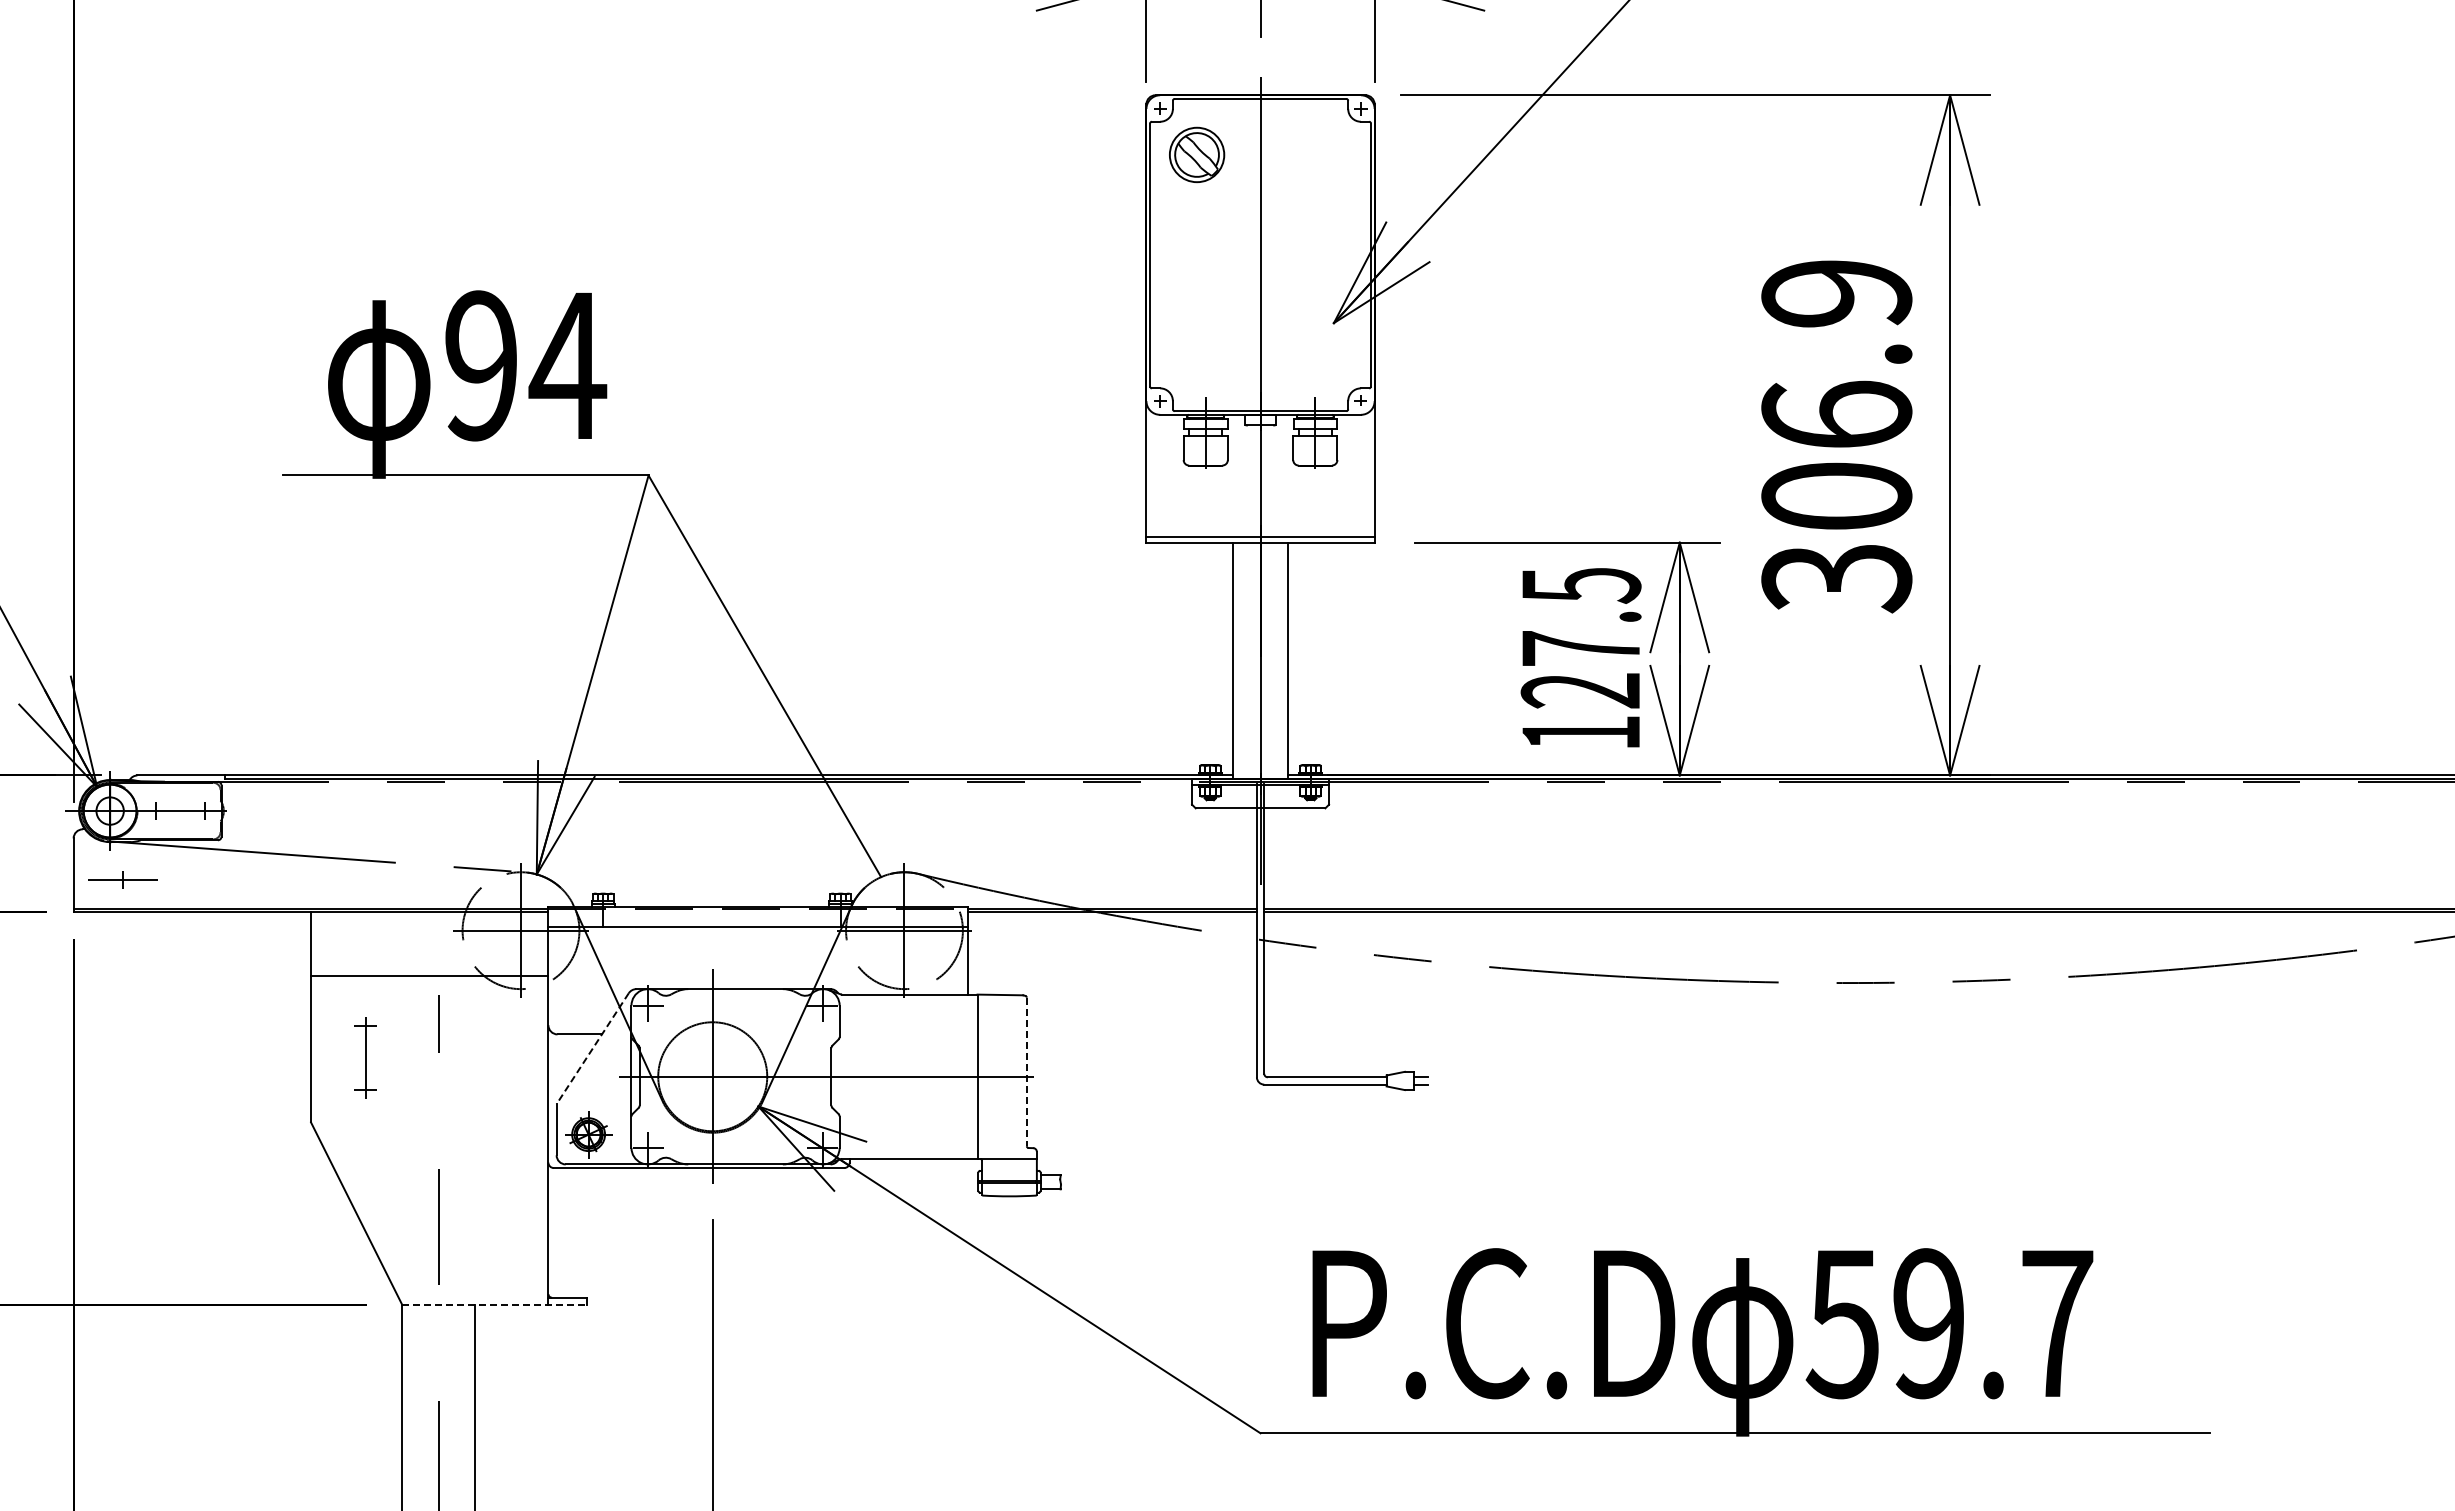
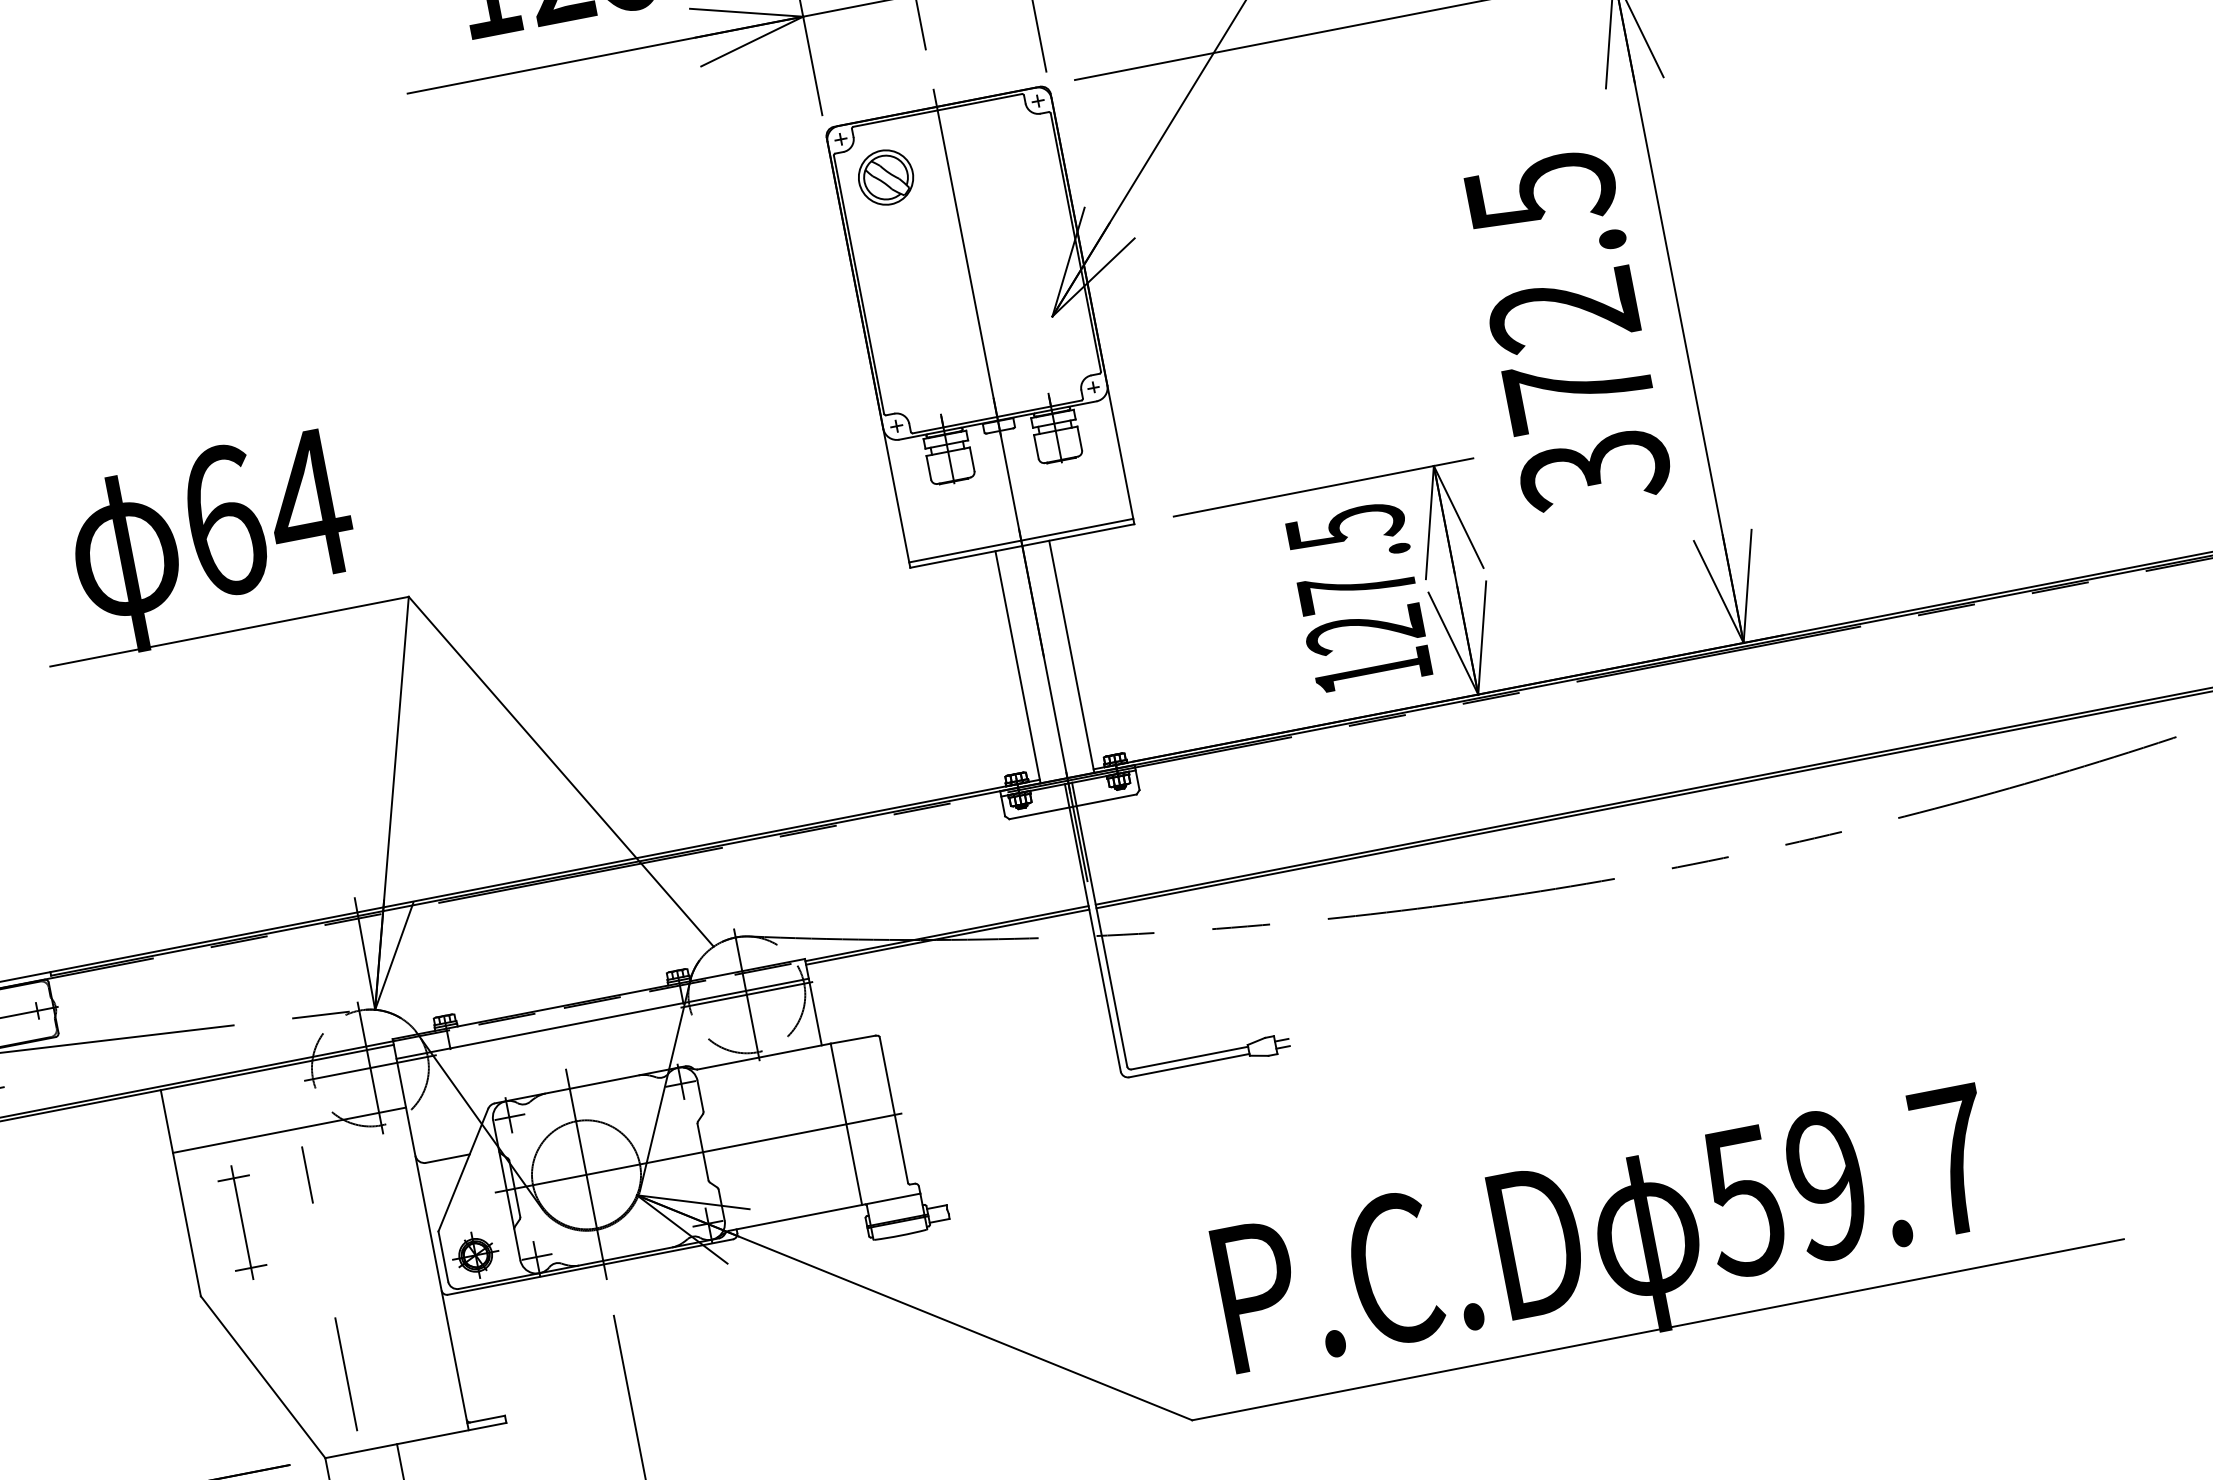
text: (481, 365) -> (223, 520), 94 -> 64
text: (1836, 394) -> (1559, 290), 306.9 -> 372.5
line: (592, 1049) -> (463, 1171), dashed -> solid
part: (365, 1057) -> (241, 1222), size x1.43
line: (1026, 1072) -> (893, 1110), dashed -> solid
line: (495, 1305) -> (416, 1440), dashed -> solid

